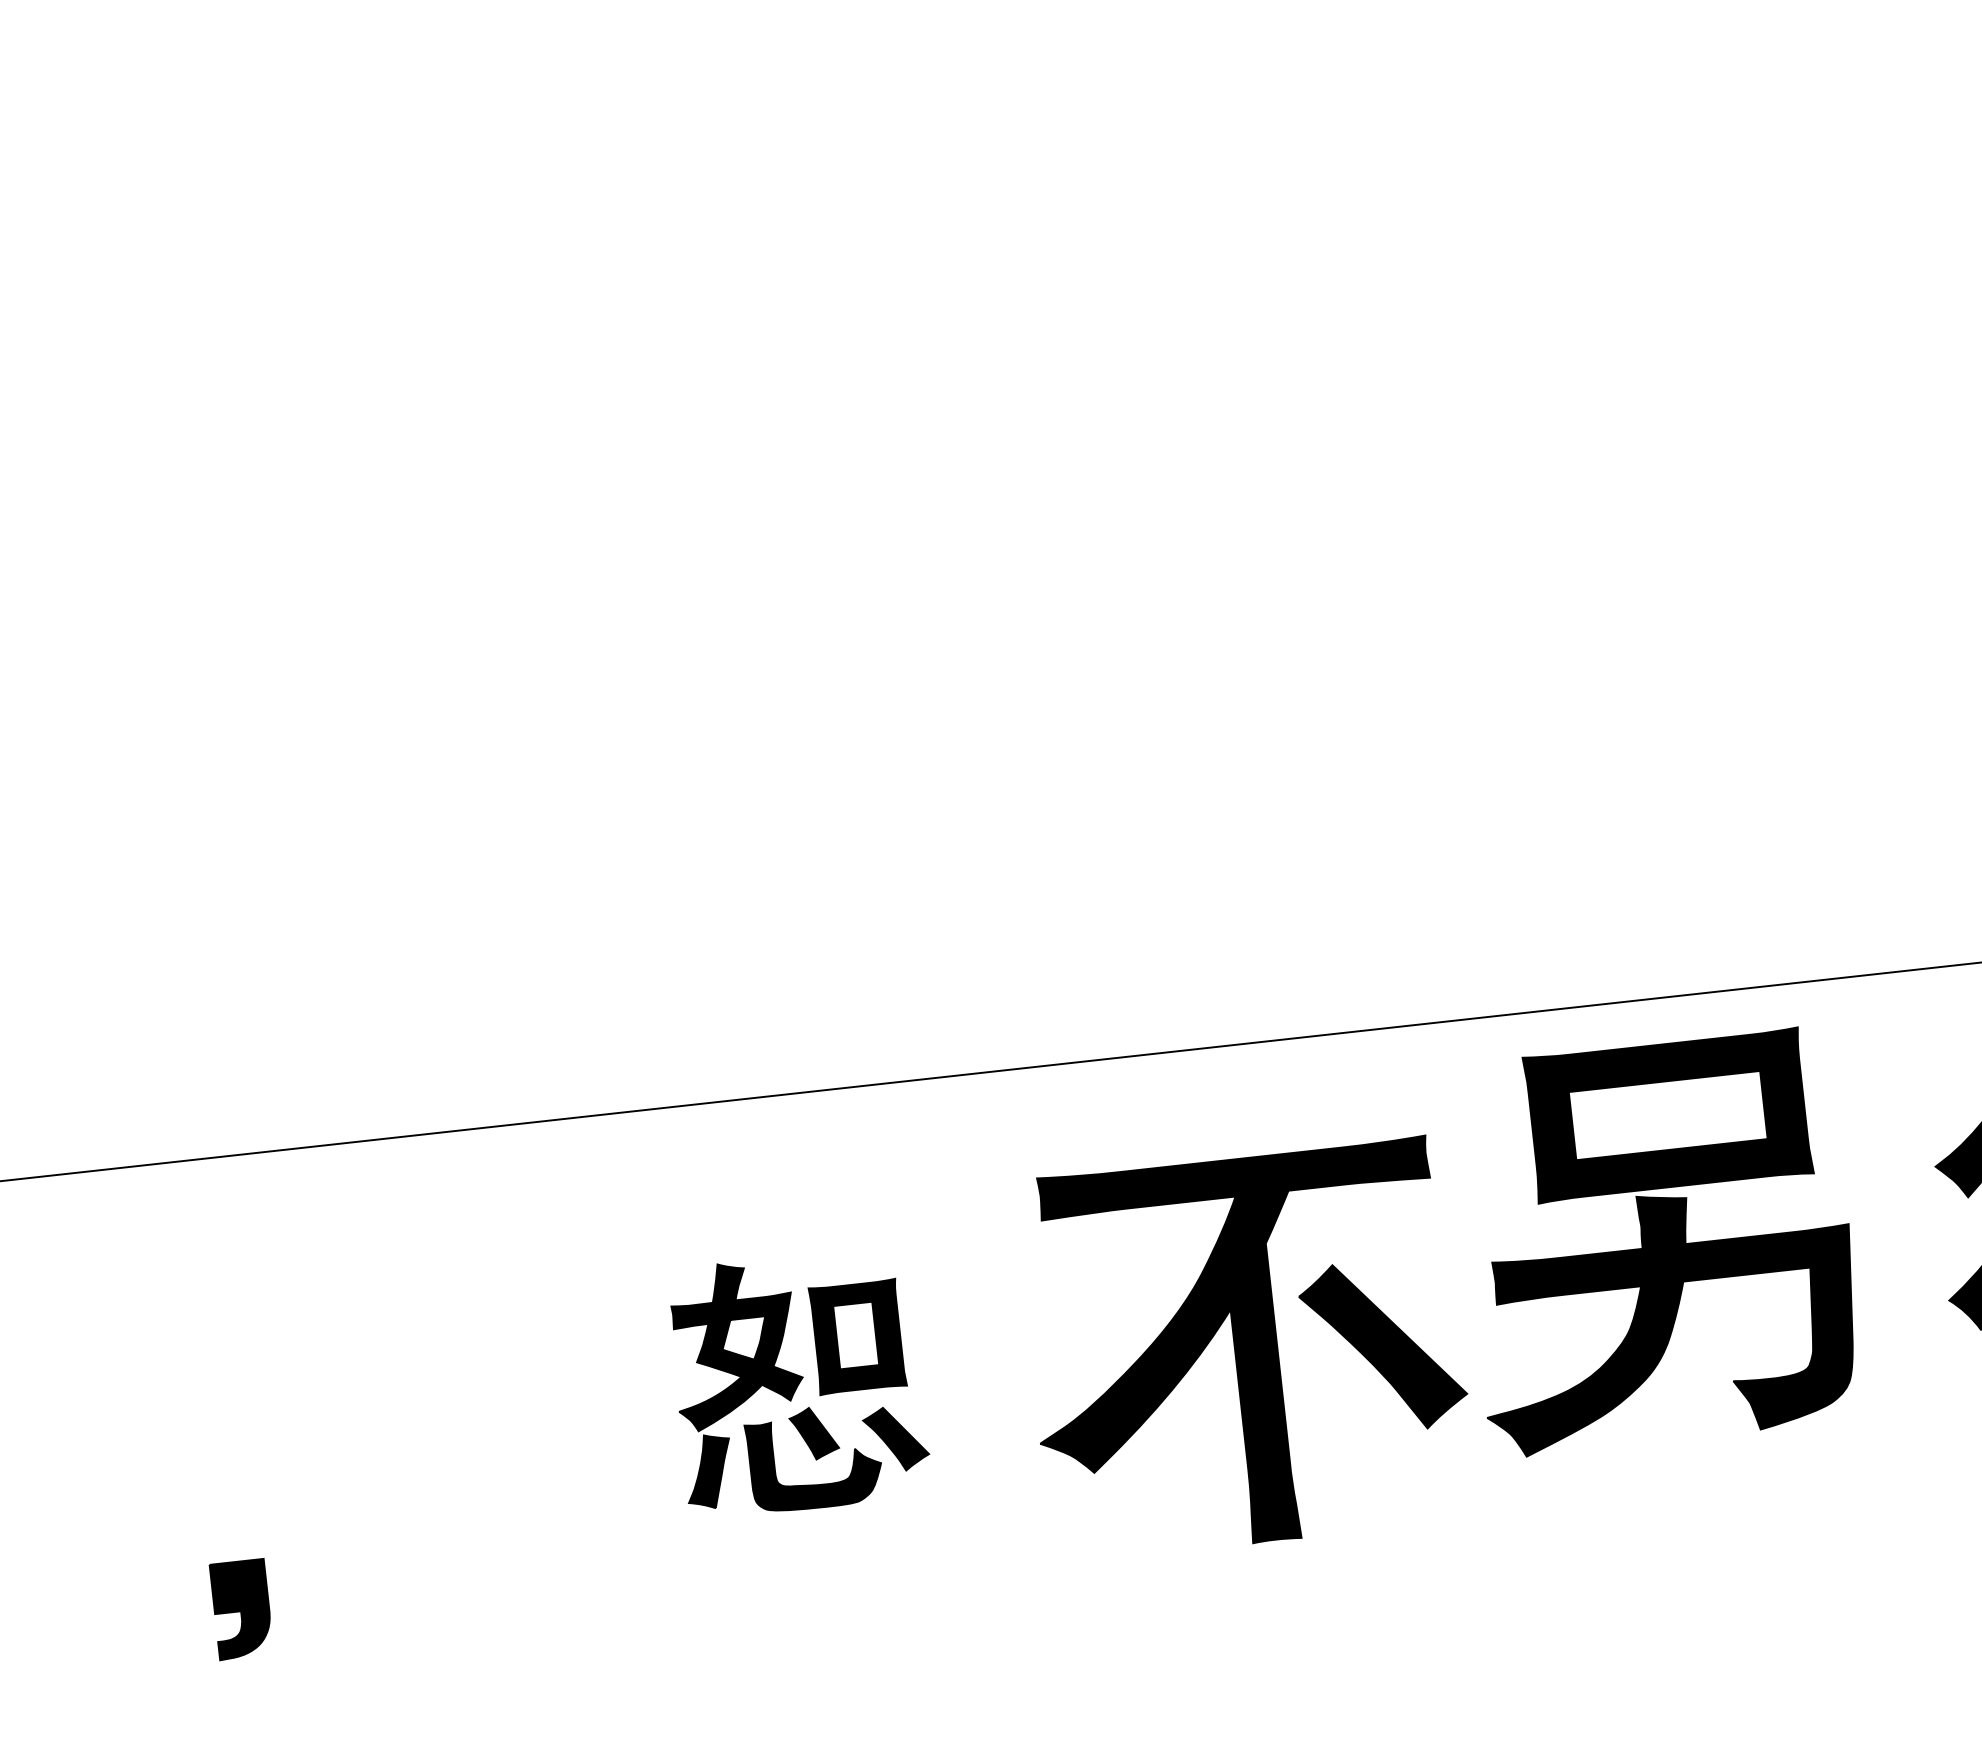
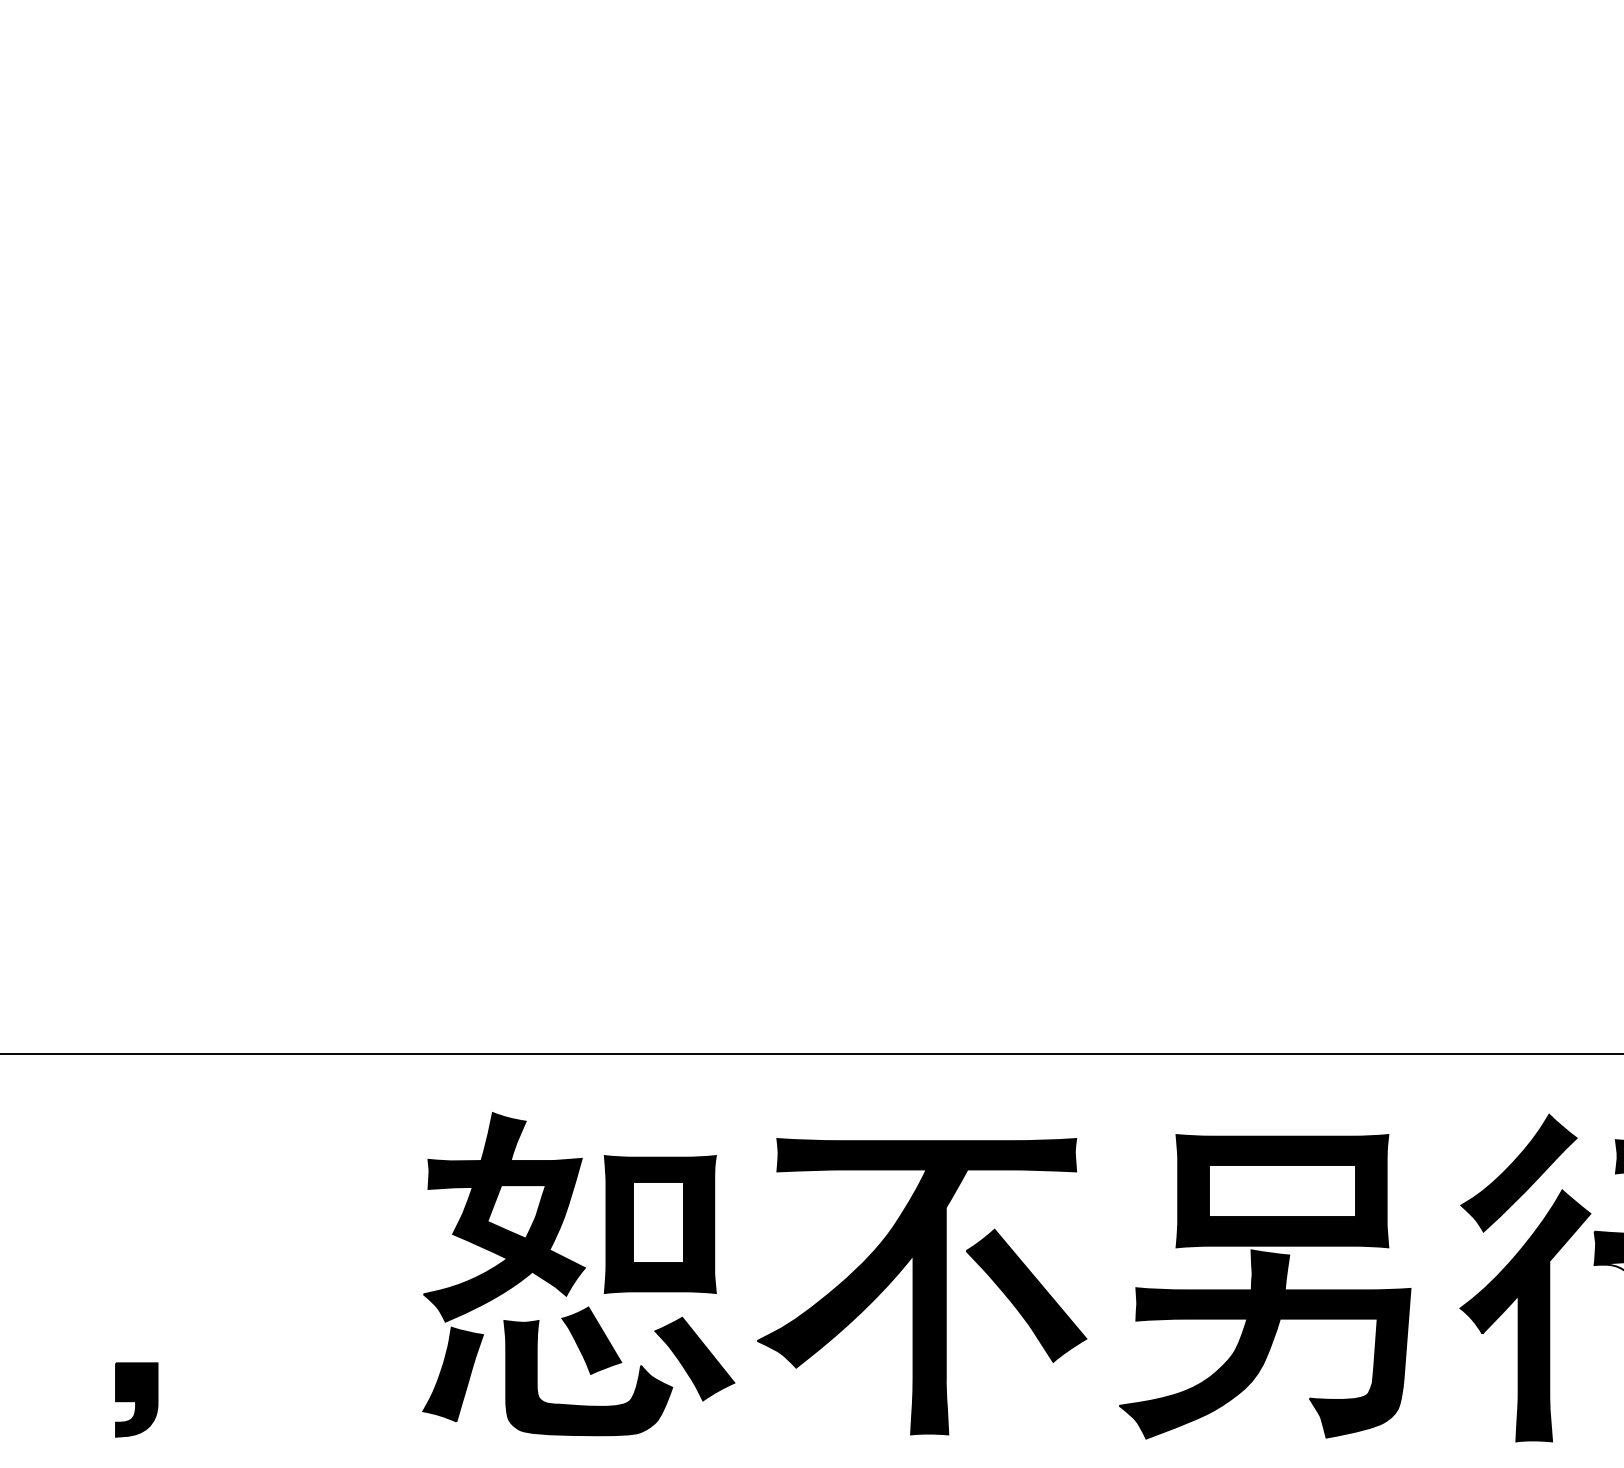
part: (1659, 1241) -> (1265, 1286), moved
part: (798, 1383) -> (578, 1274), size x1.67

